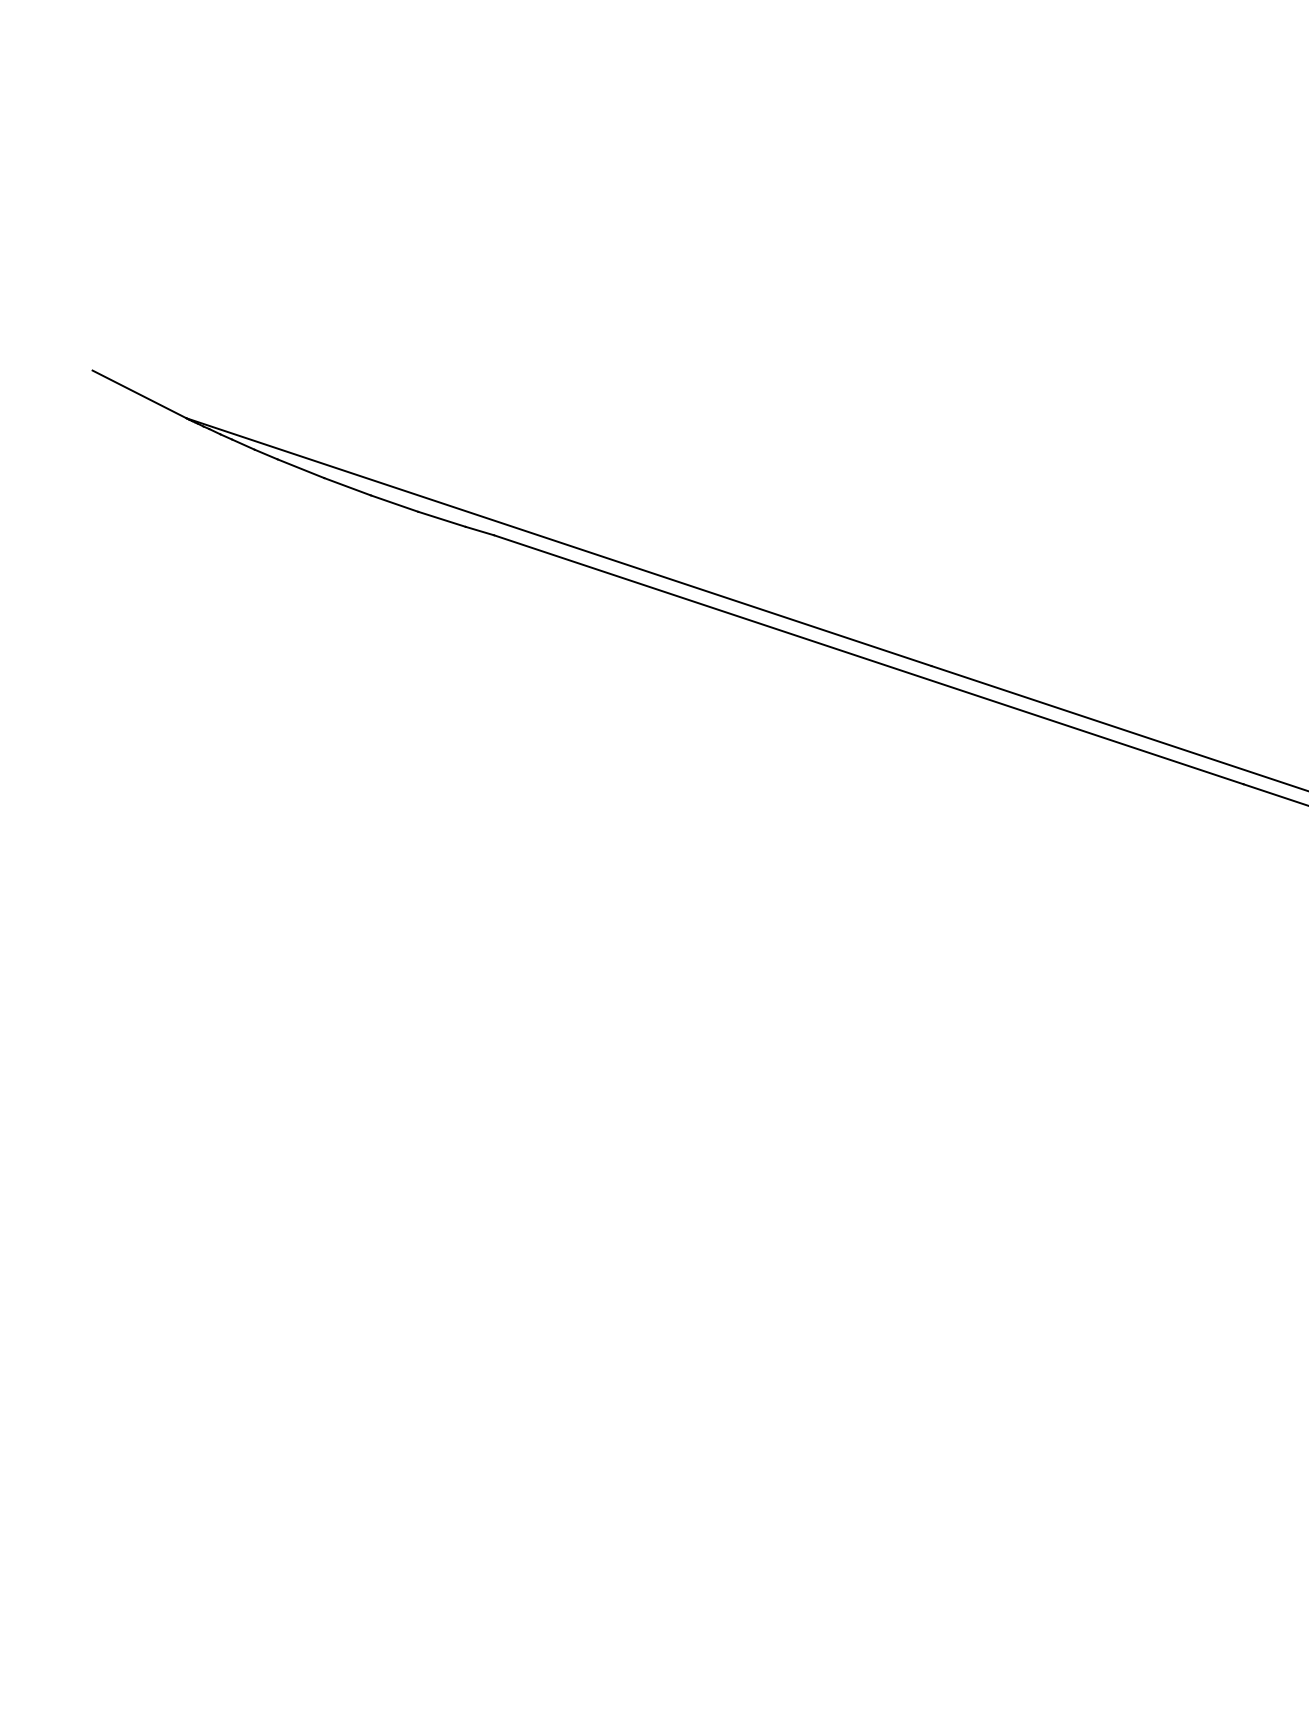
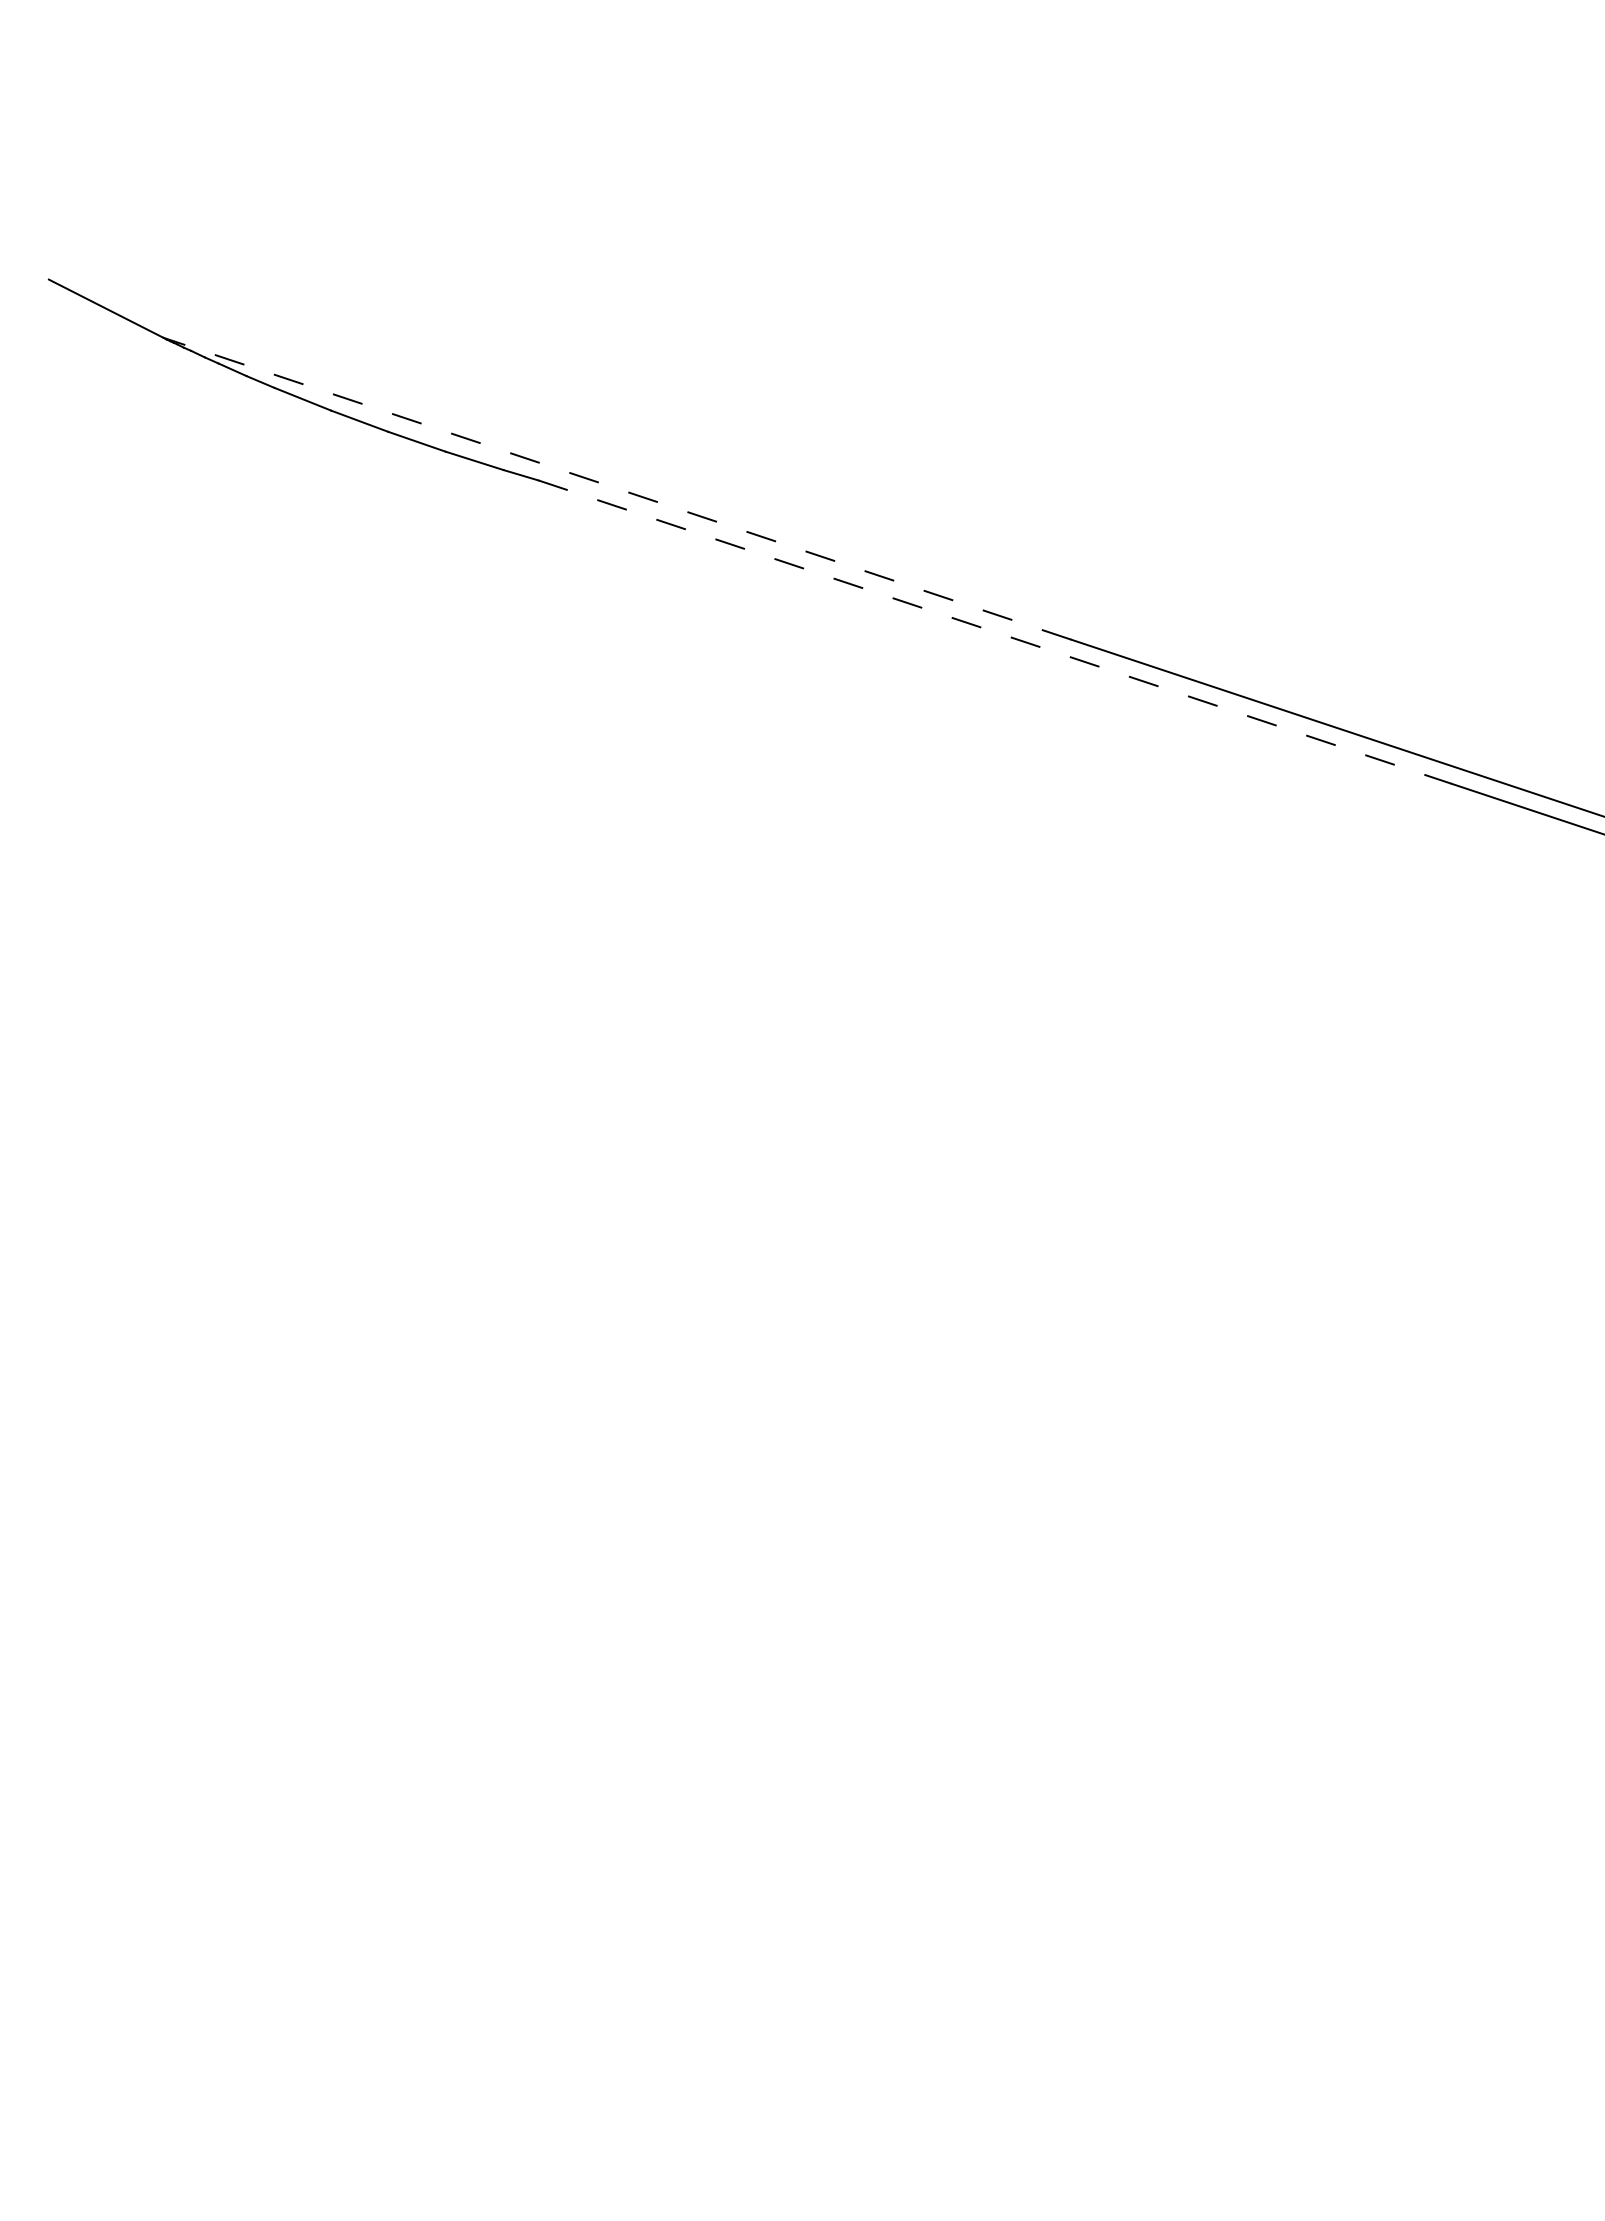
line: (558, 541) -> (616, 488), solid -> dashed
line: (869, 660) -> (995, 632), solid -> dashed

